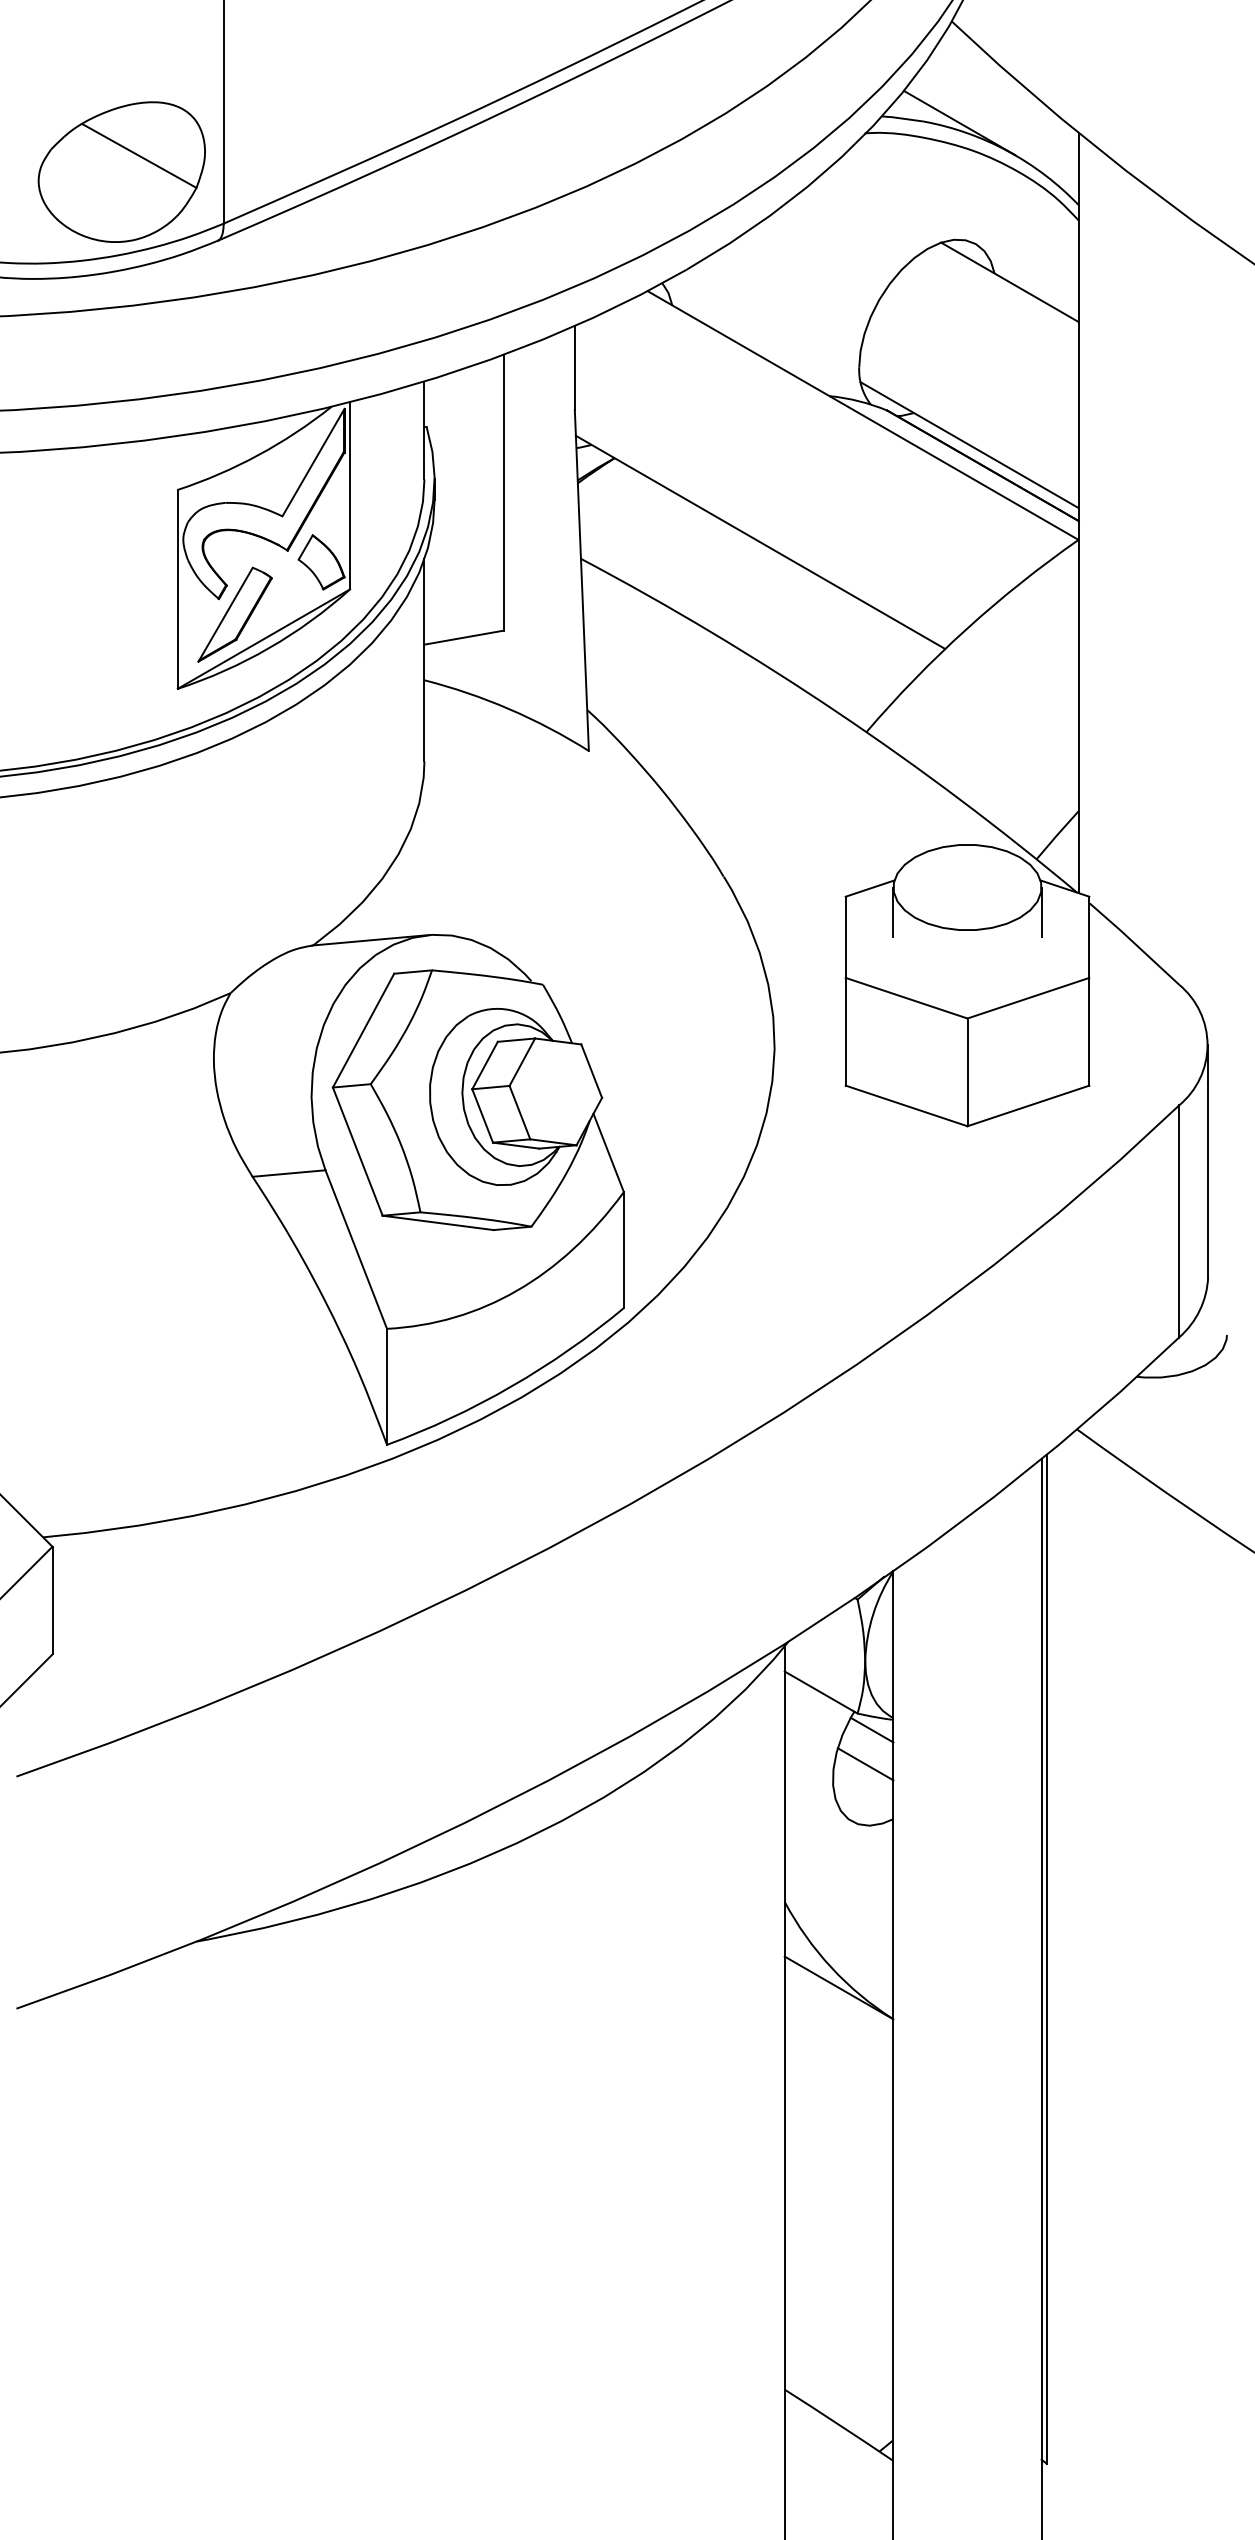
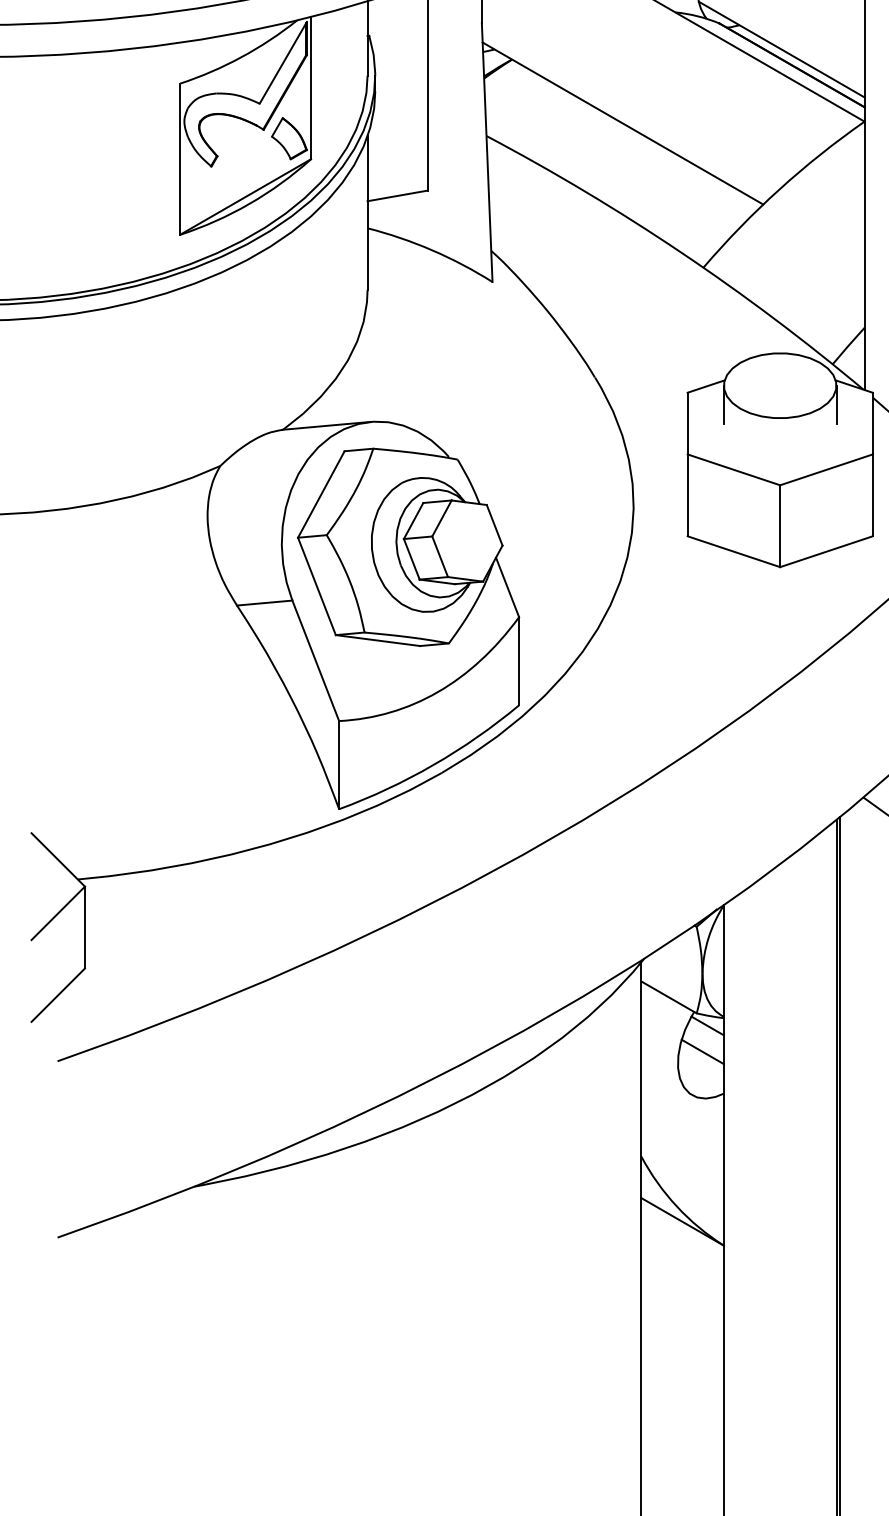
part: (234, 614) -> (223, 178), removed

